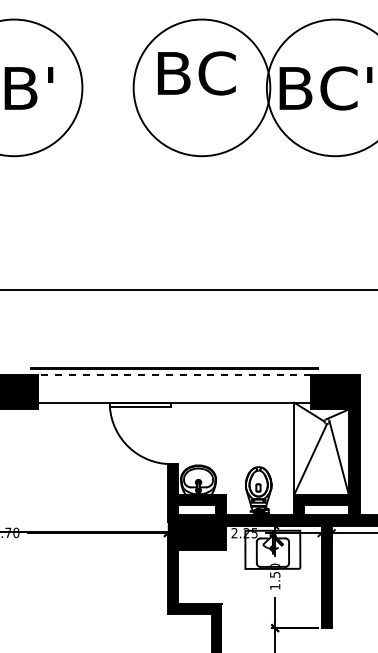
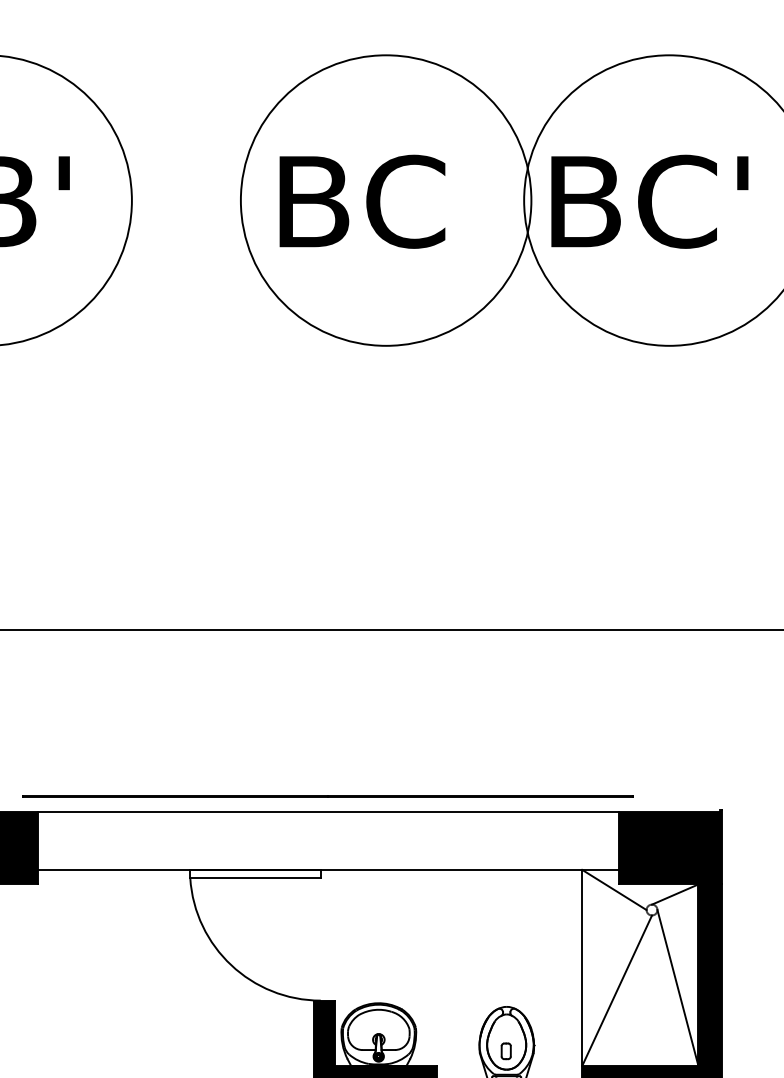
text: (196, 73) -> (361, 201), moved
line: (174, 375) -> (327, 812), dashed -> solid

